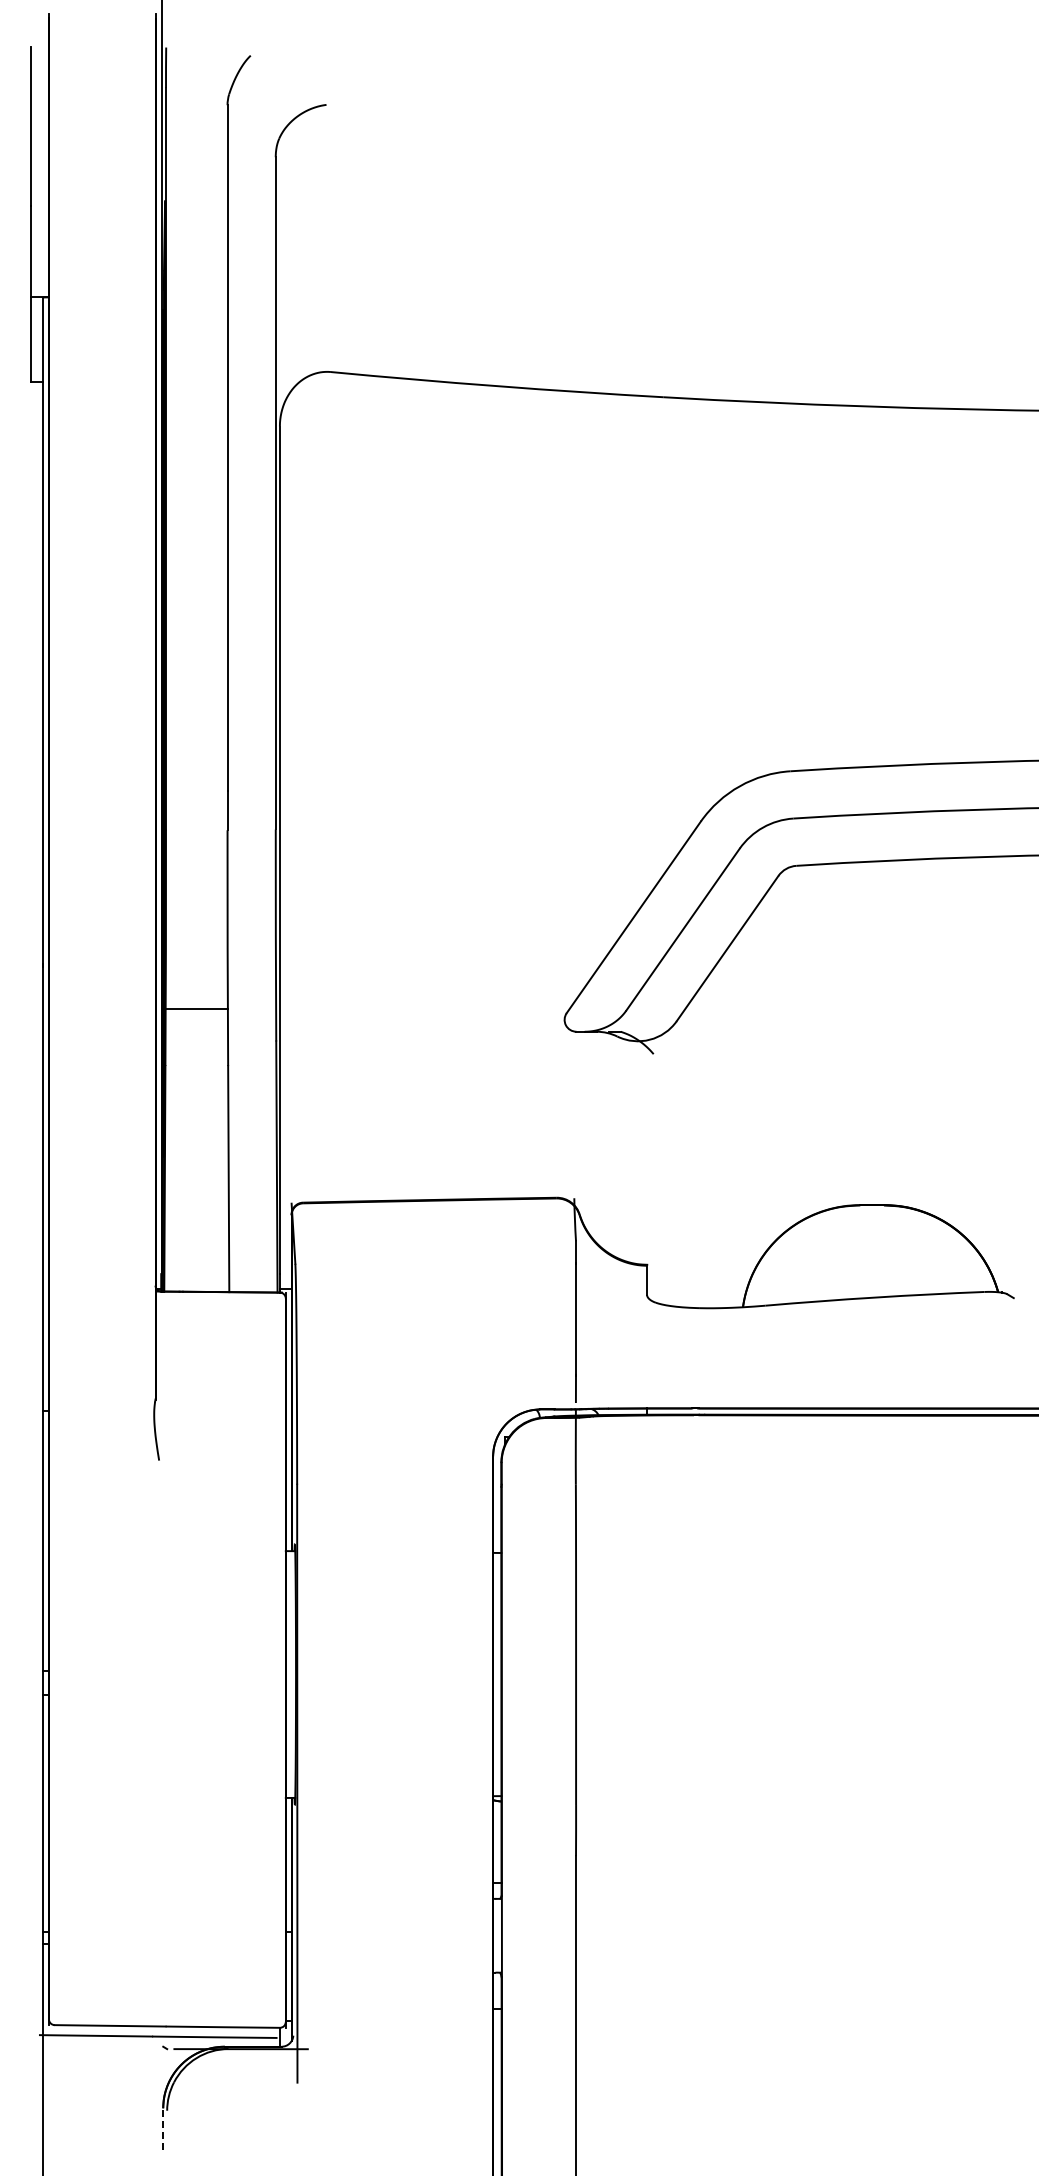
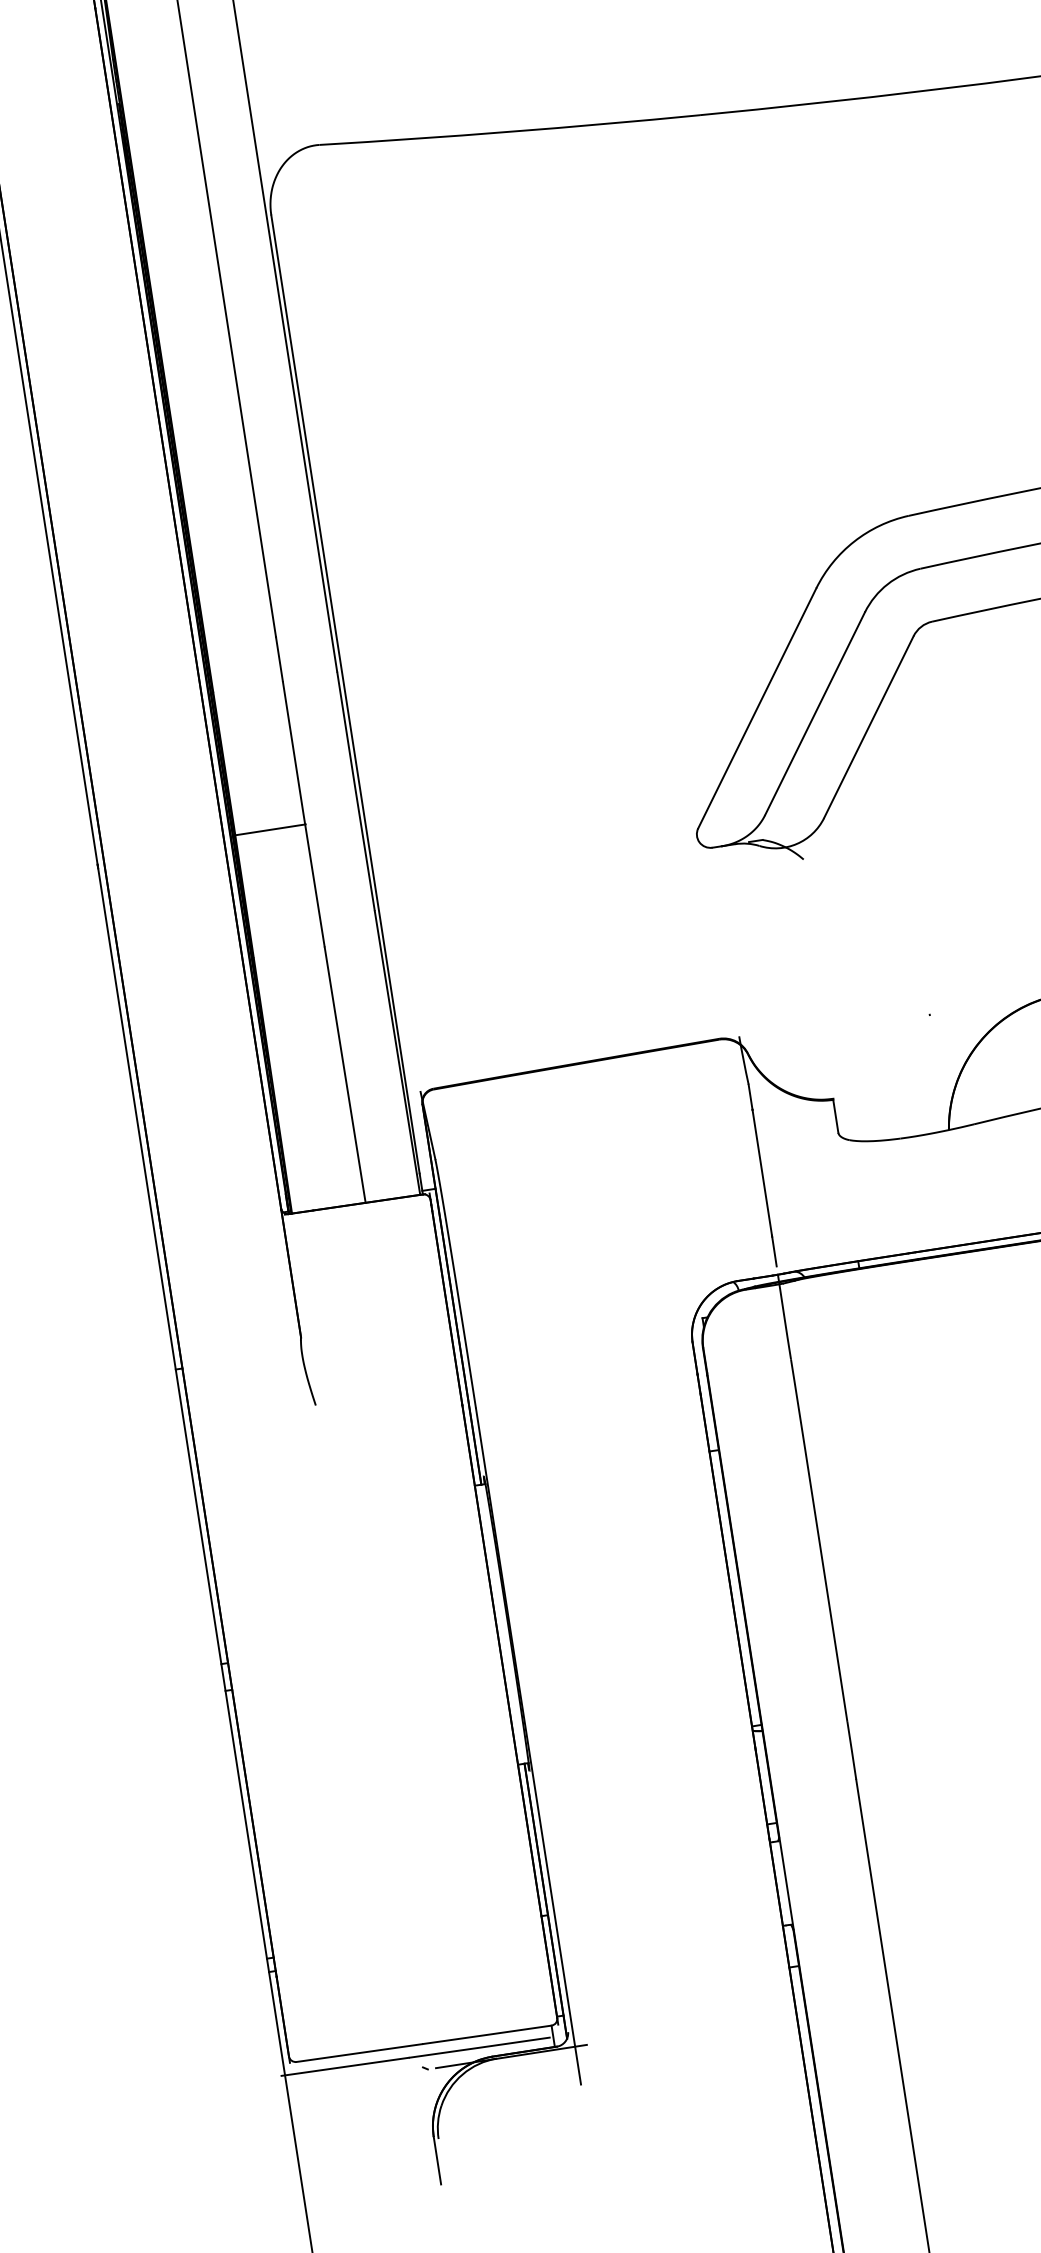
line: (196, 1009) -> (269, 830), moved
line: (163, 2129) -> (437, 2160), dashed -> solid

